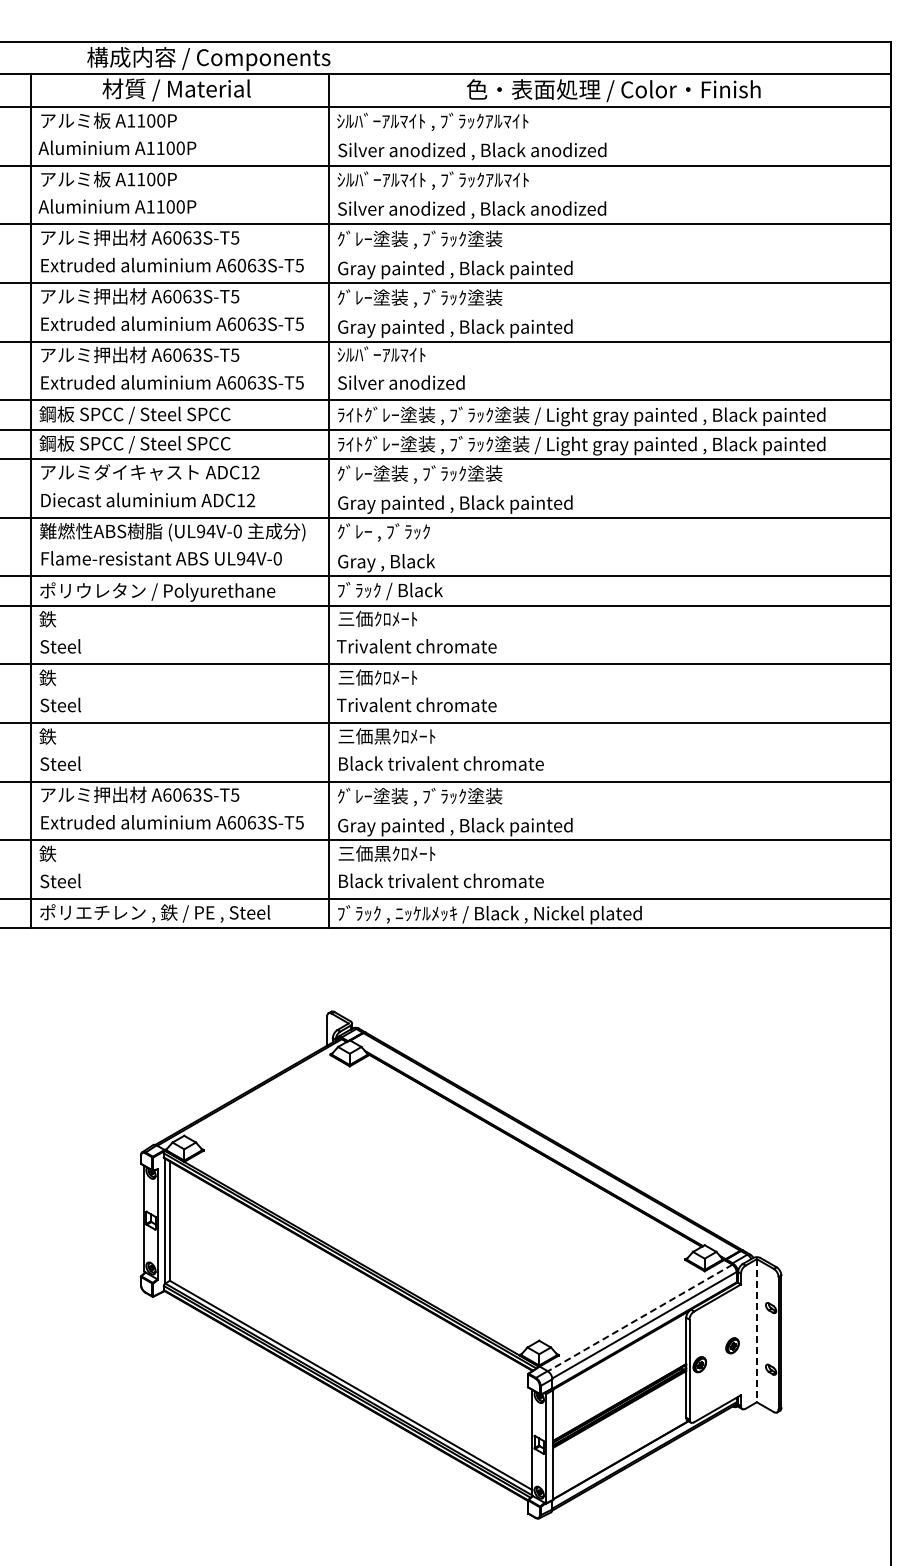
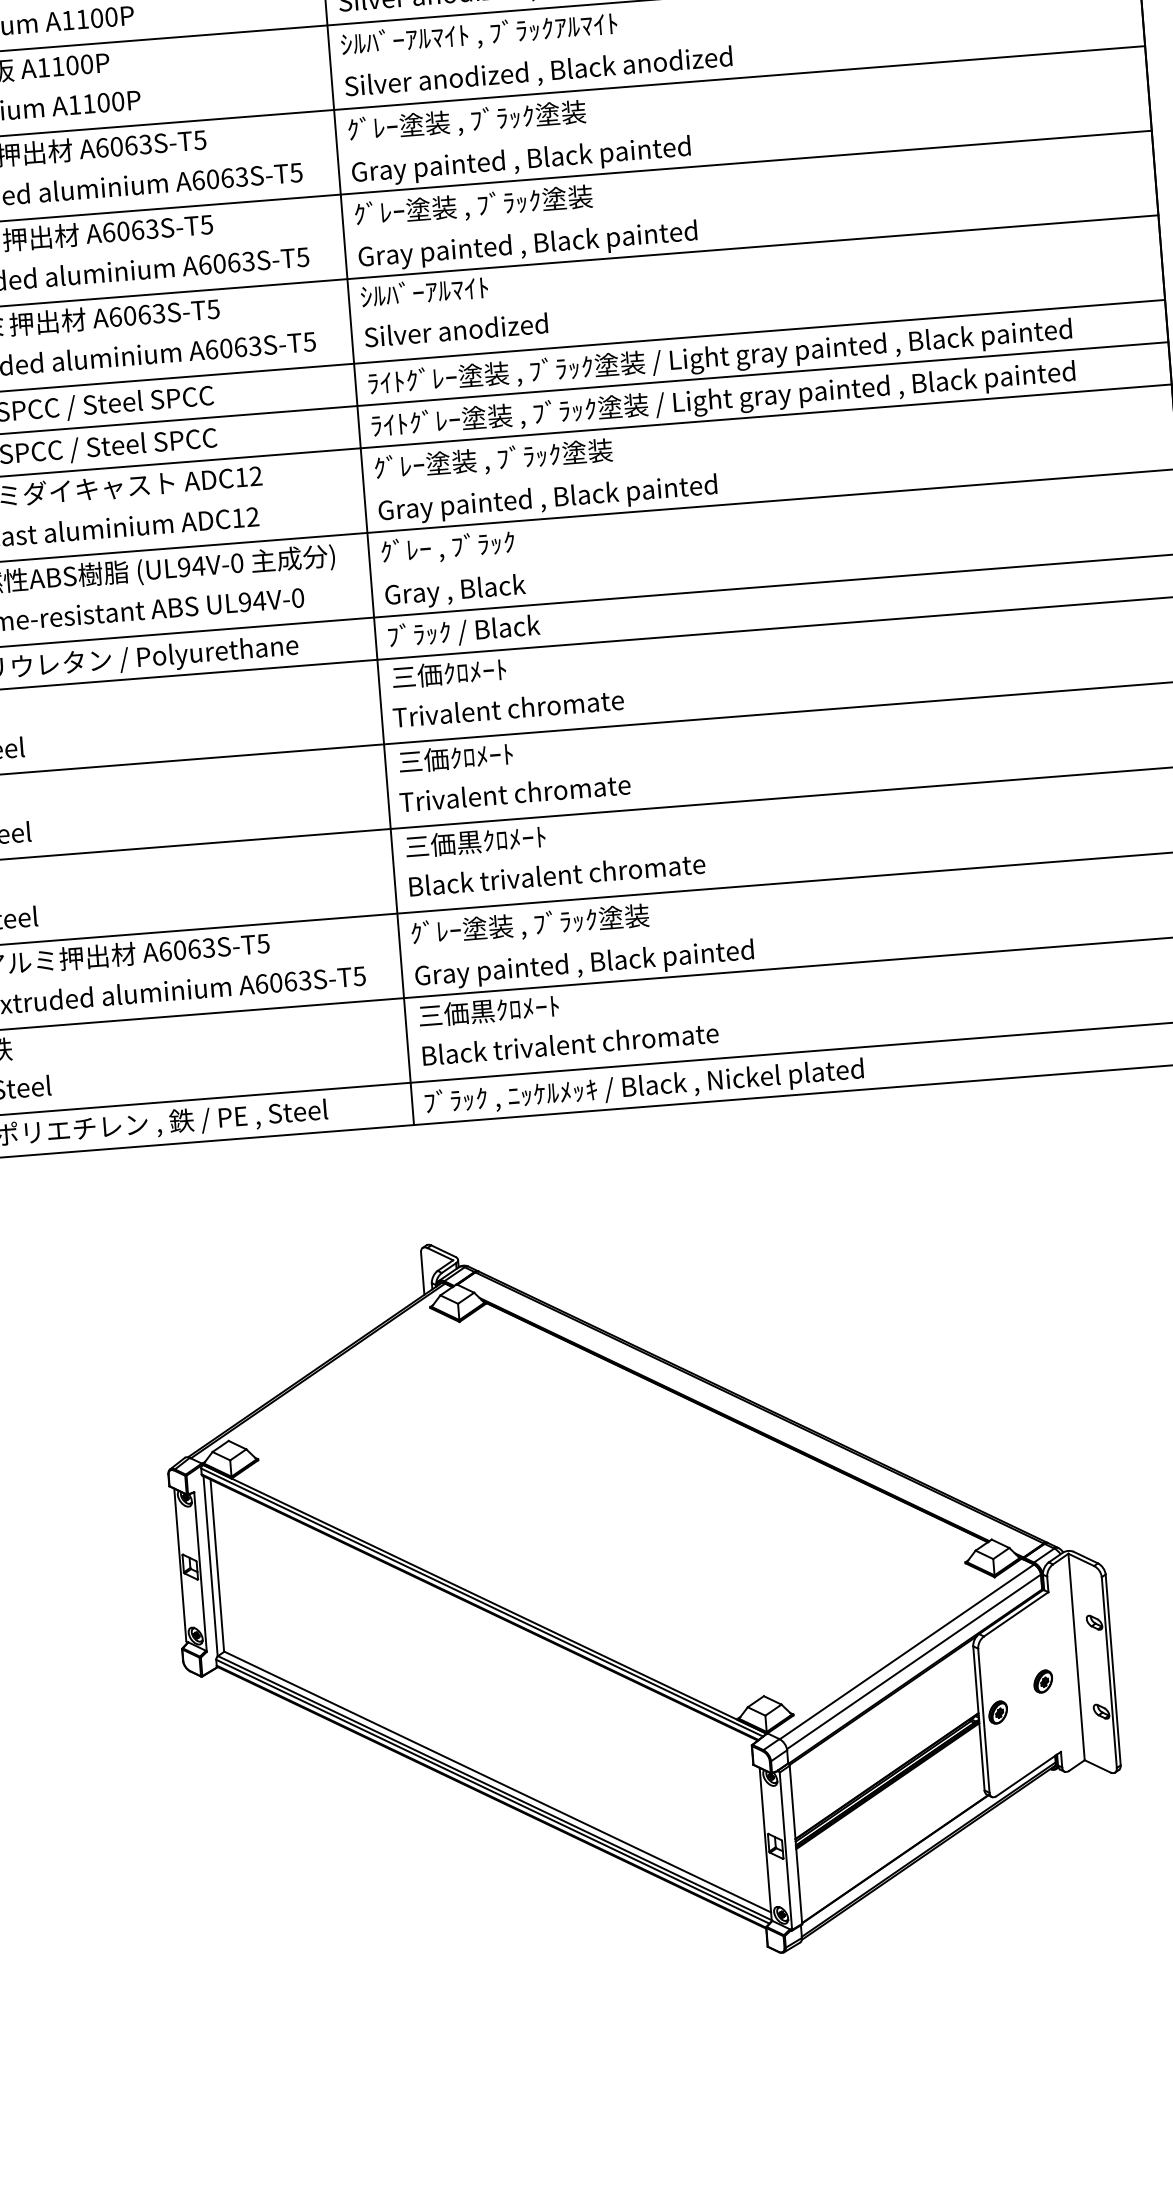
line: (640, 1317) -> (907, 1651), dashed -> solid
line: (756, 1330) -> (1076, 1656), dashed -> solid

